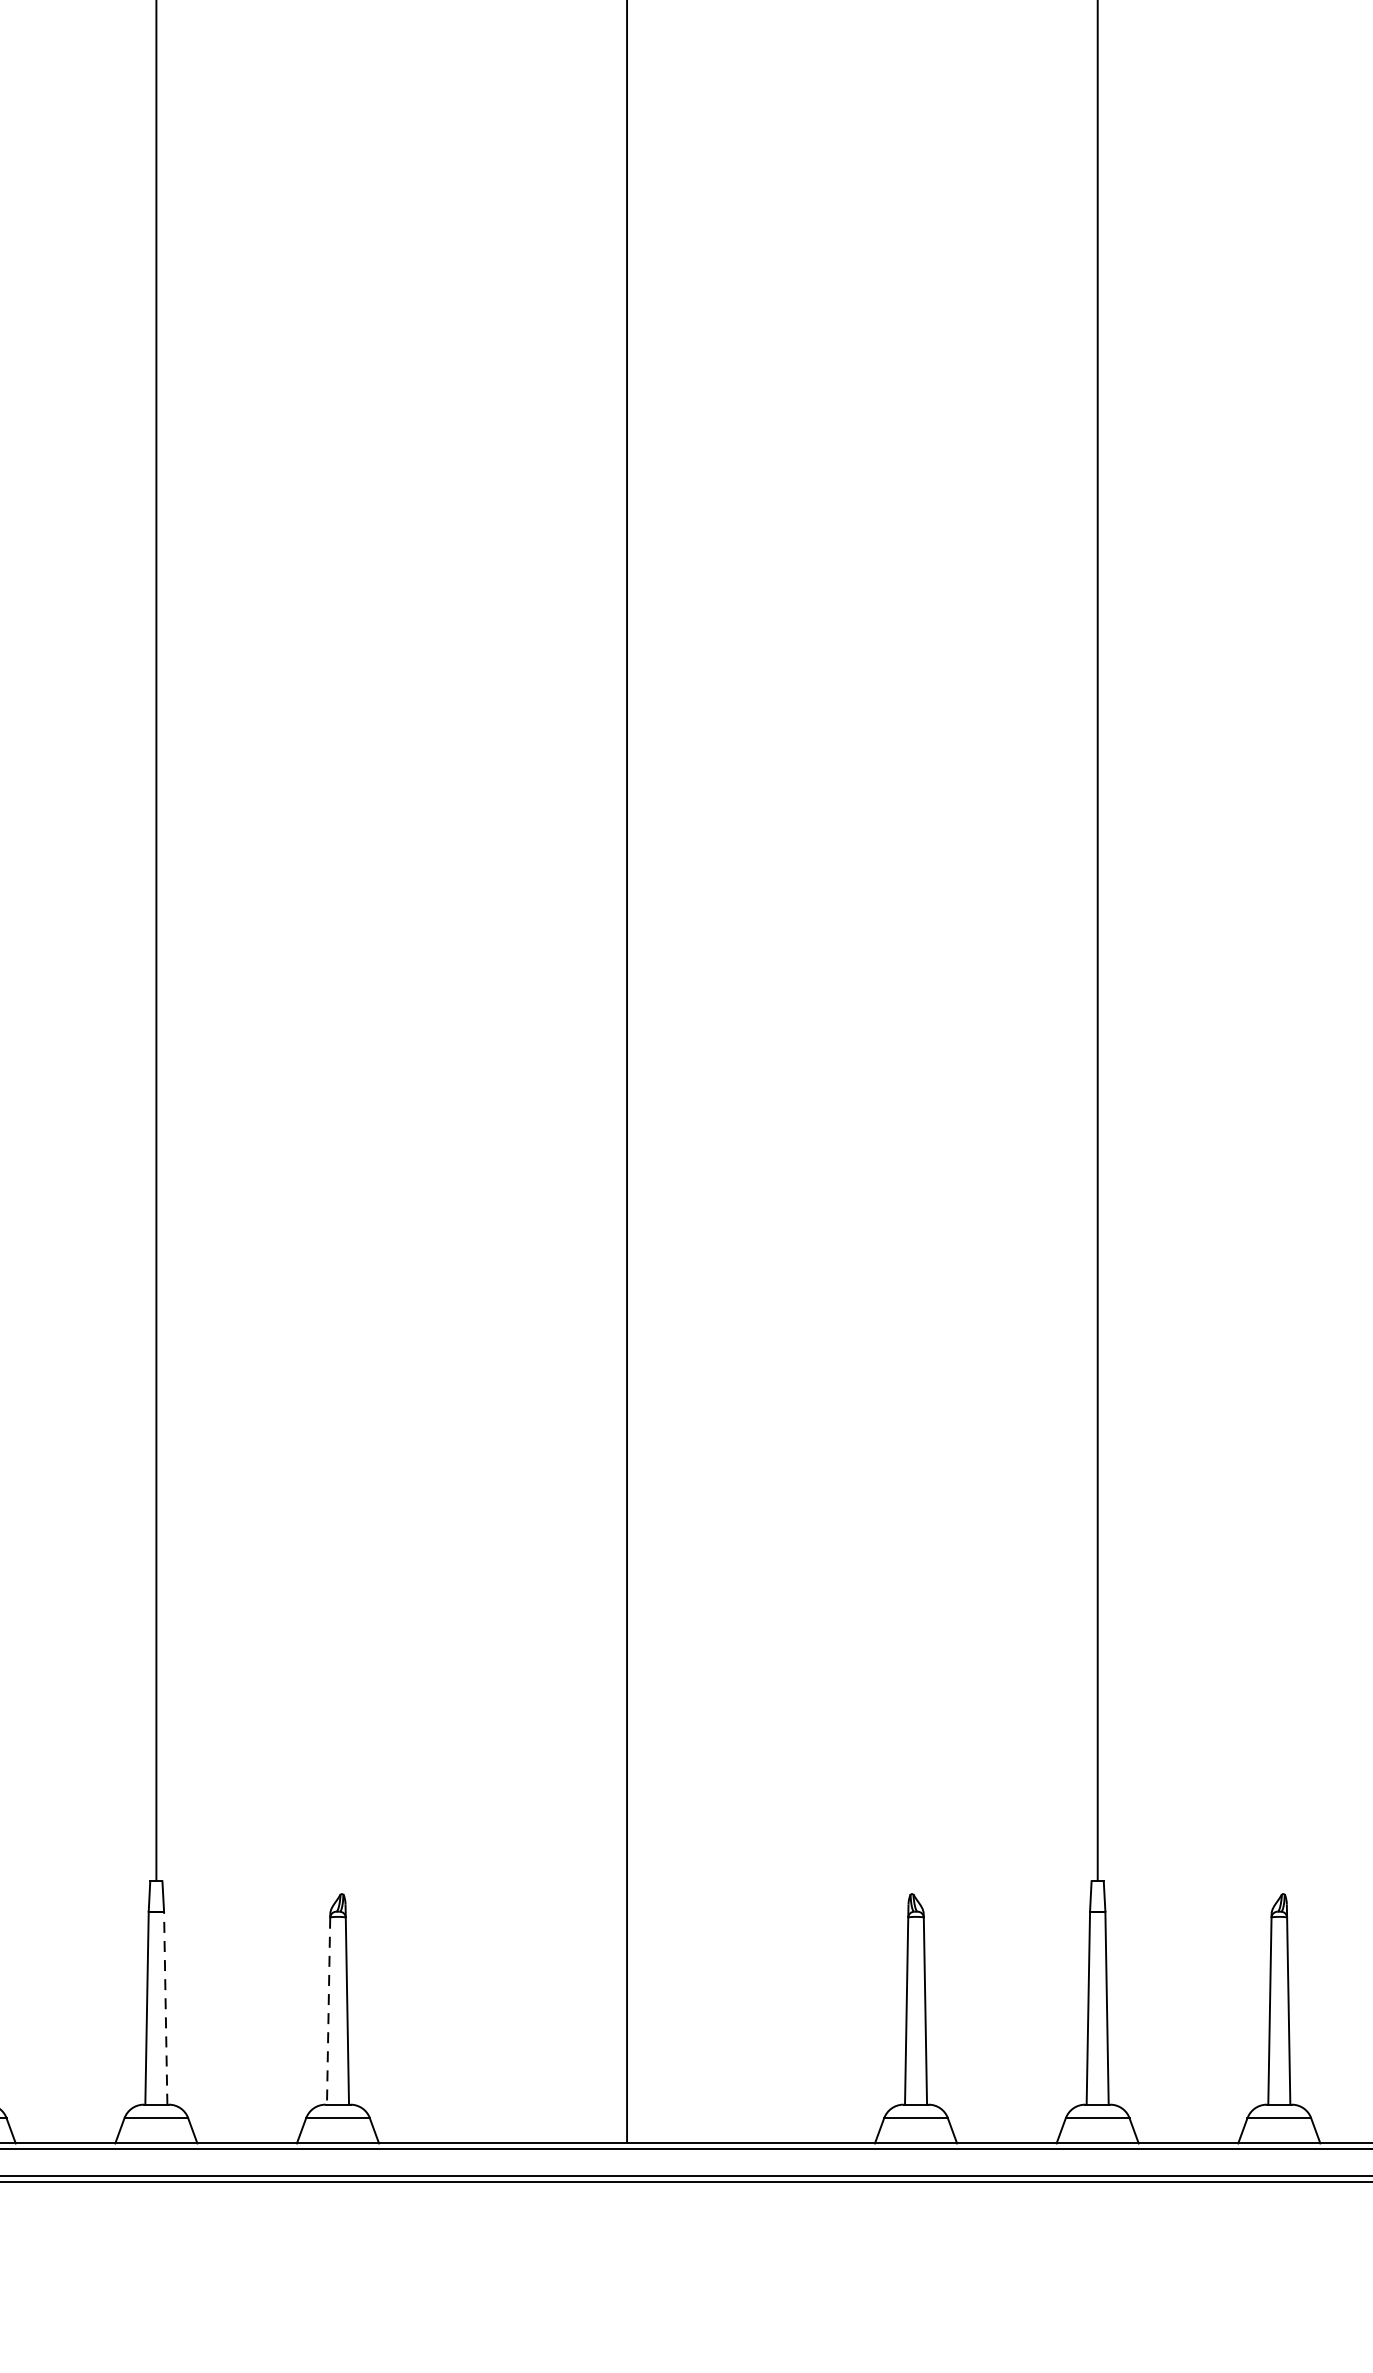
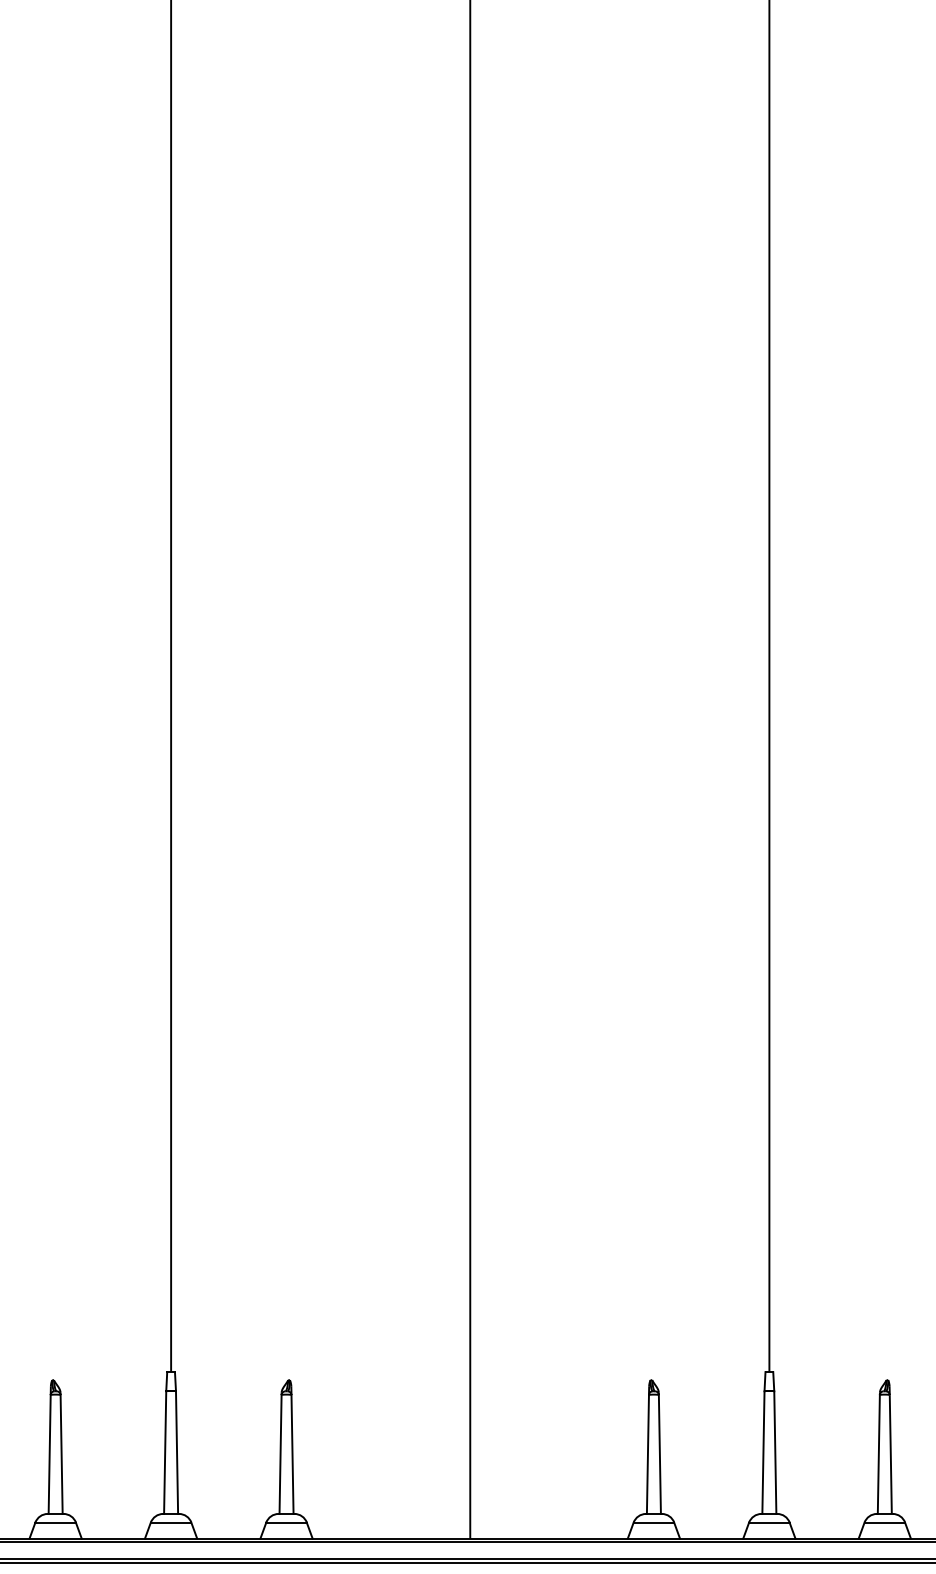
line: (166, 2007) -> (177, 1452), dashed -> solid
line: (328, 2012) -> (280, 1455), dashed -> solid

